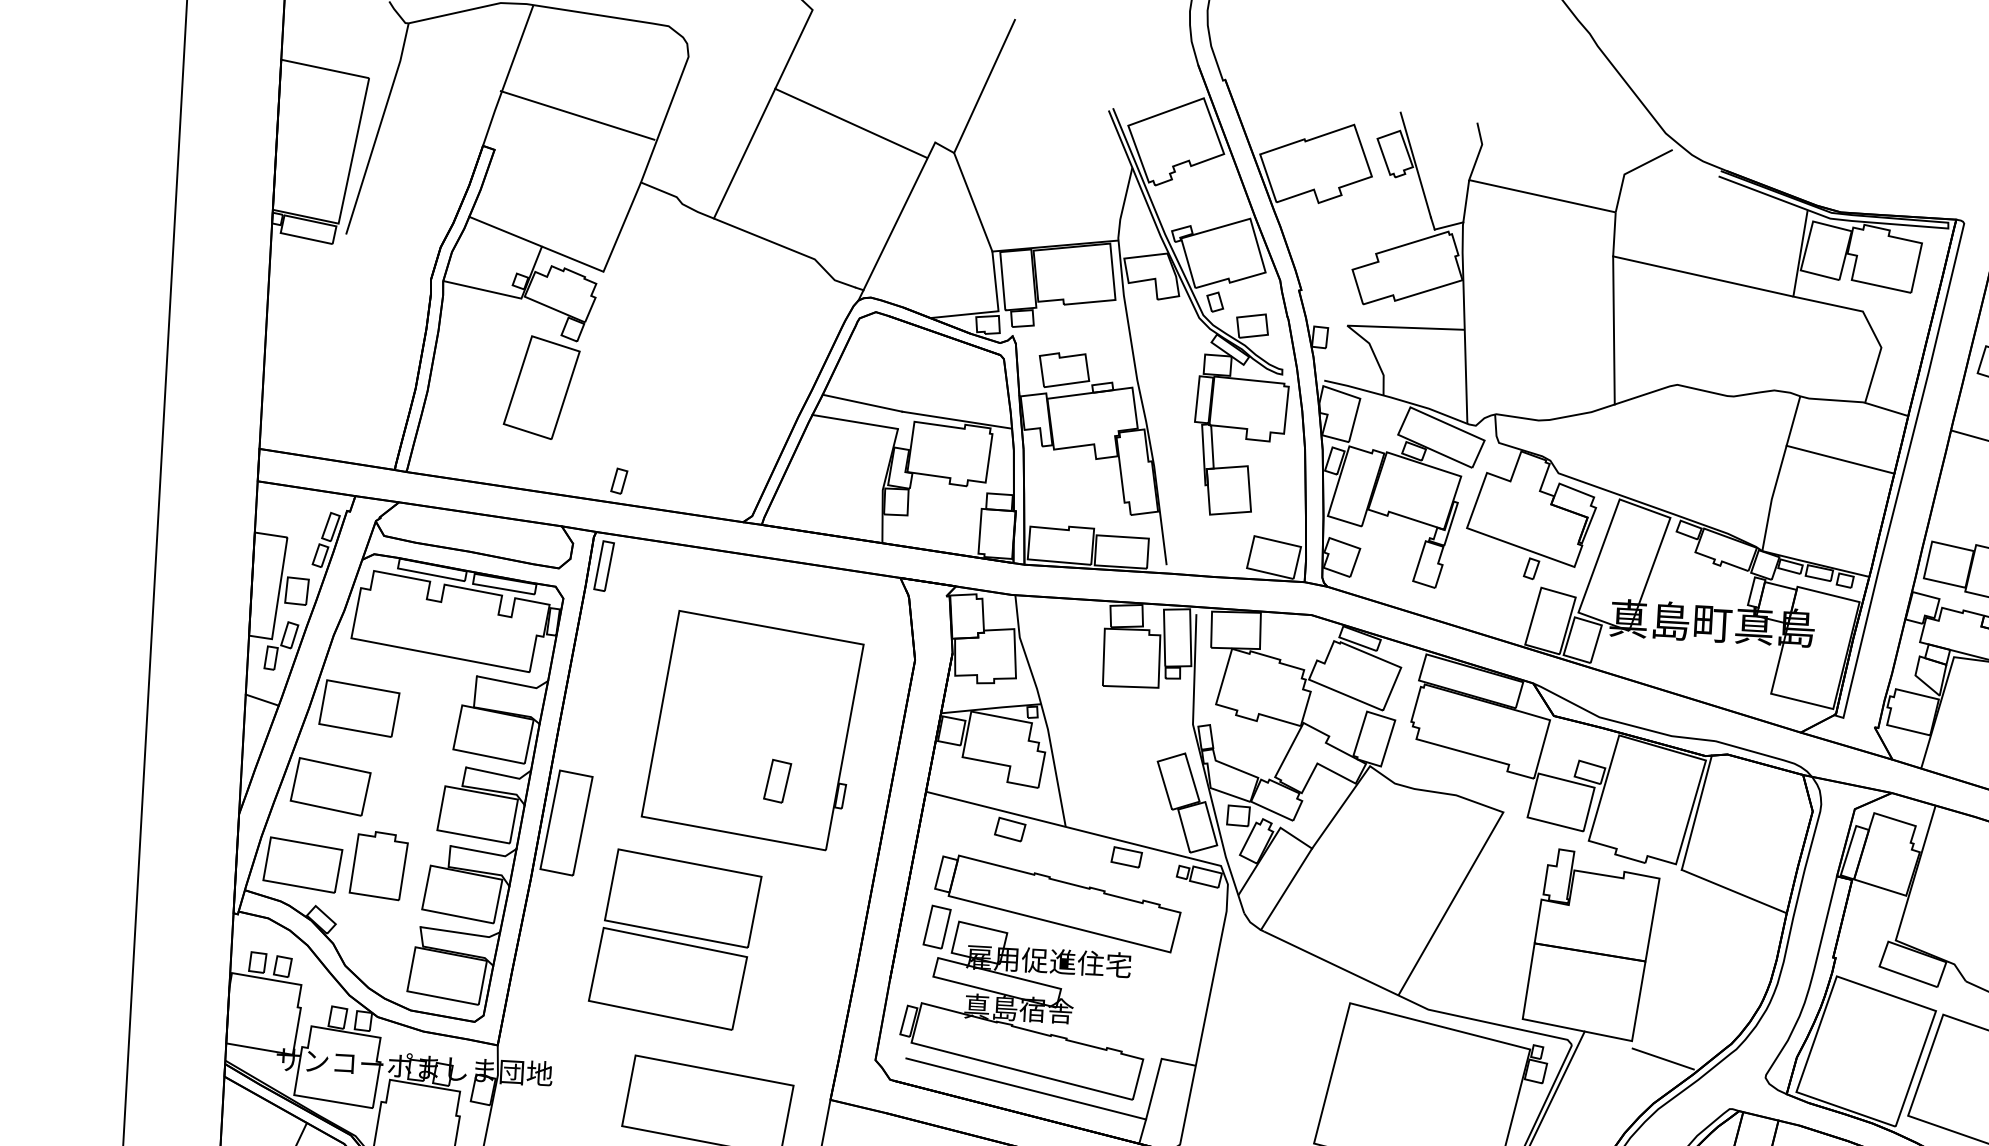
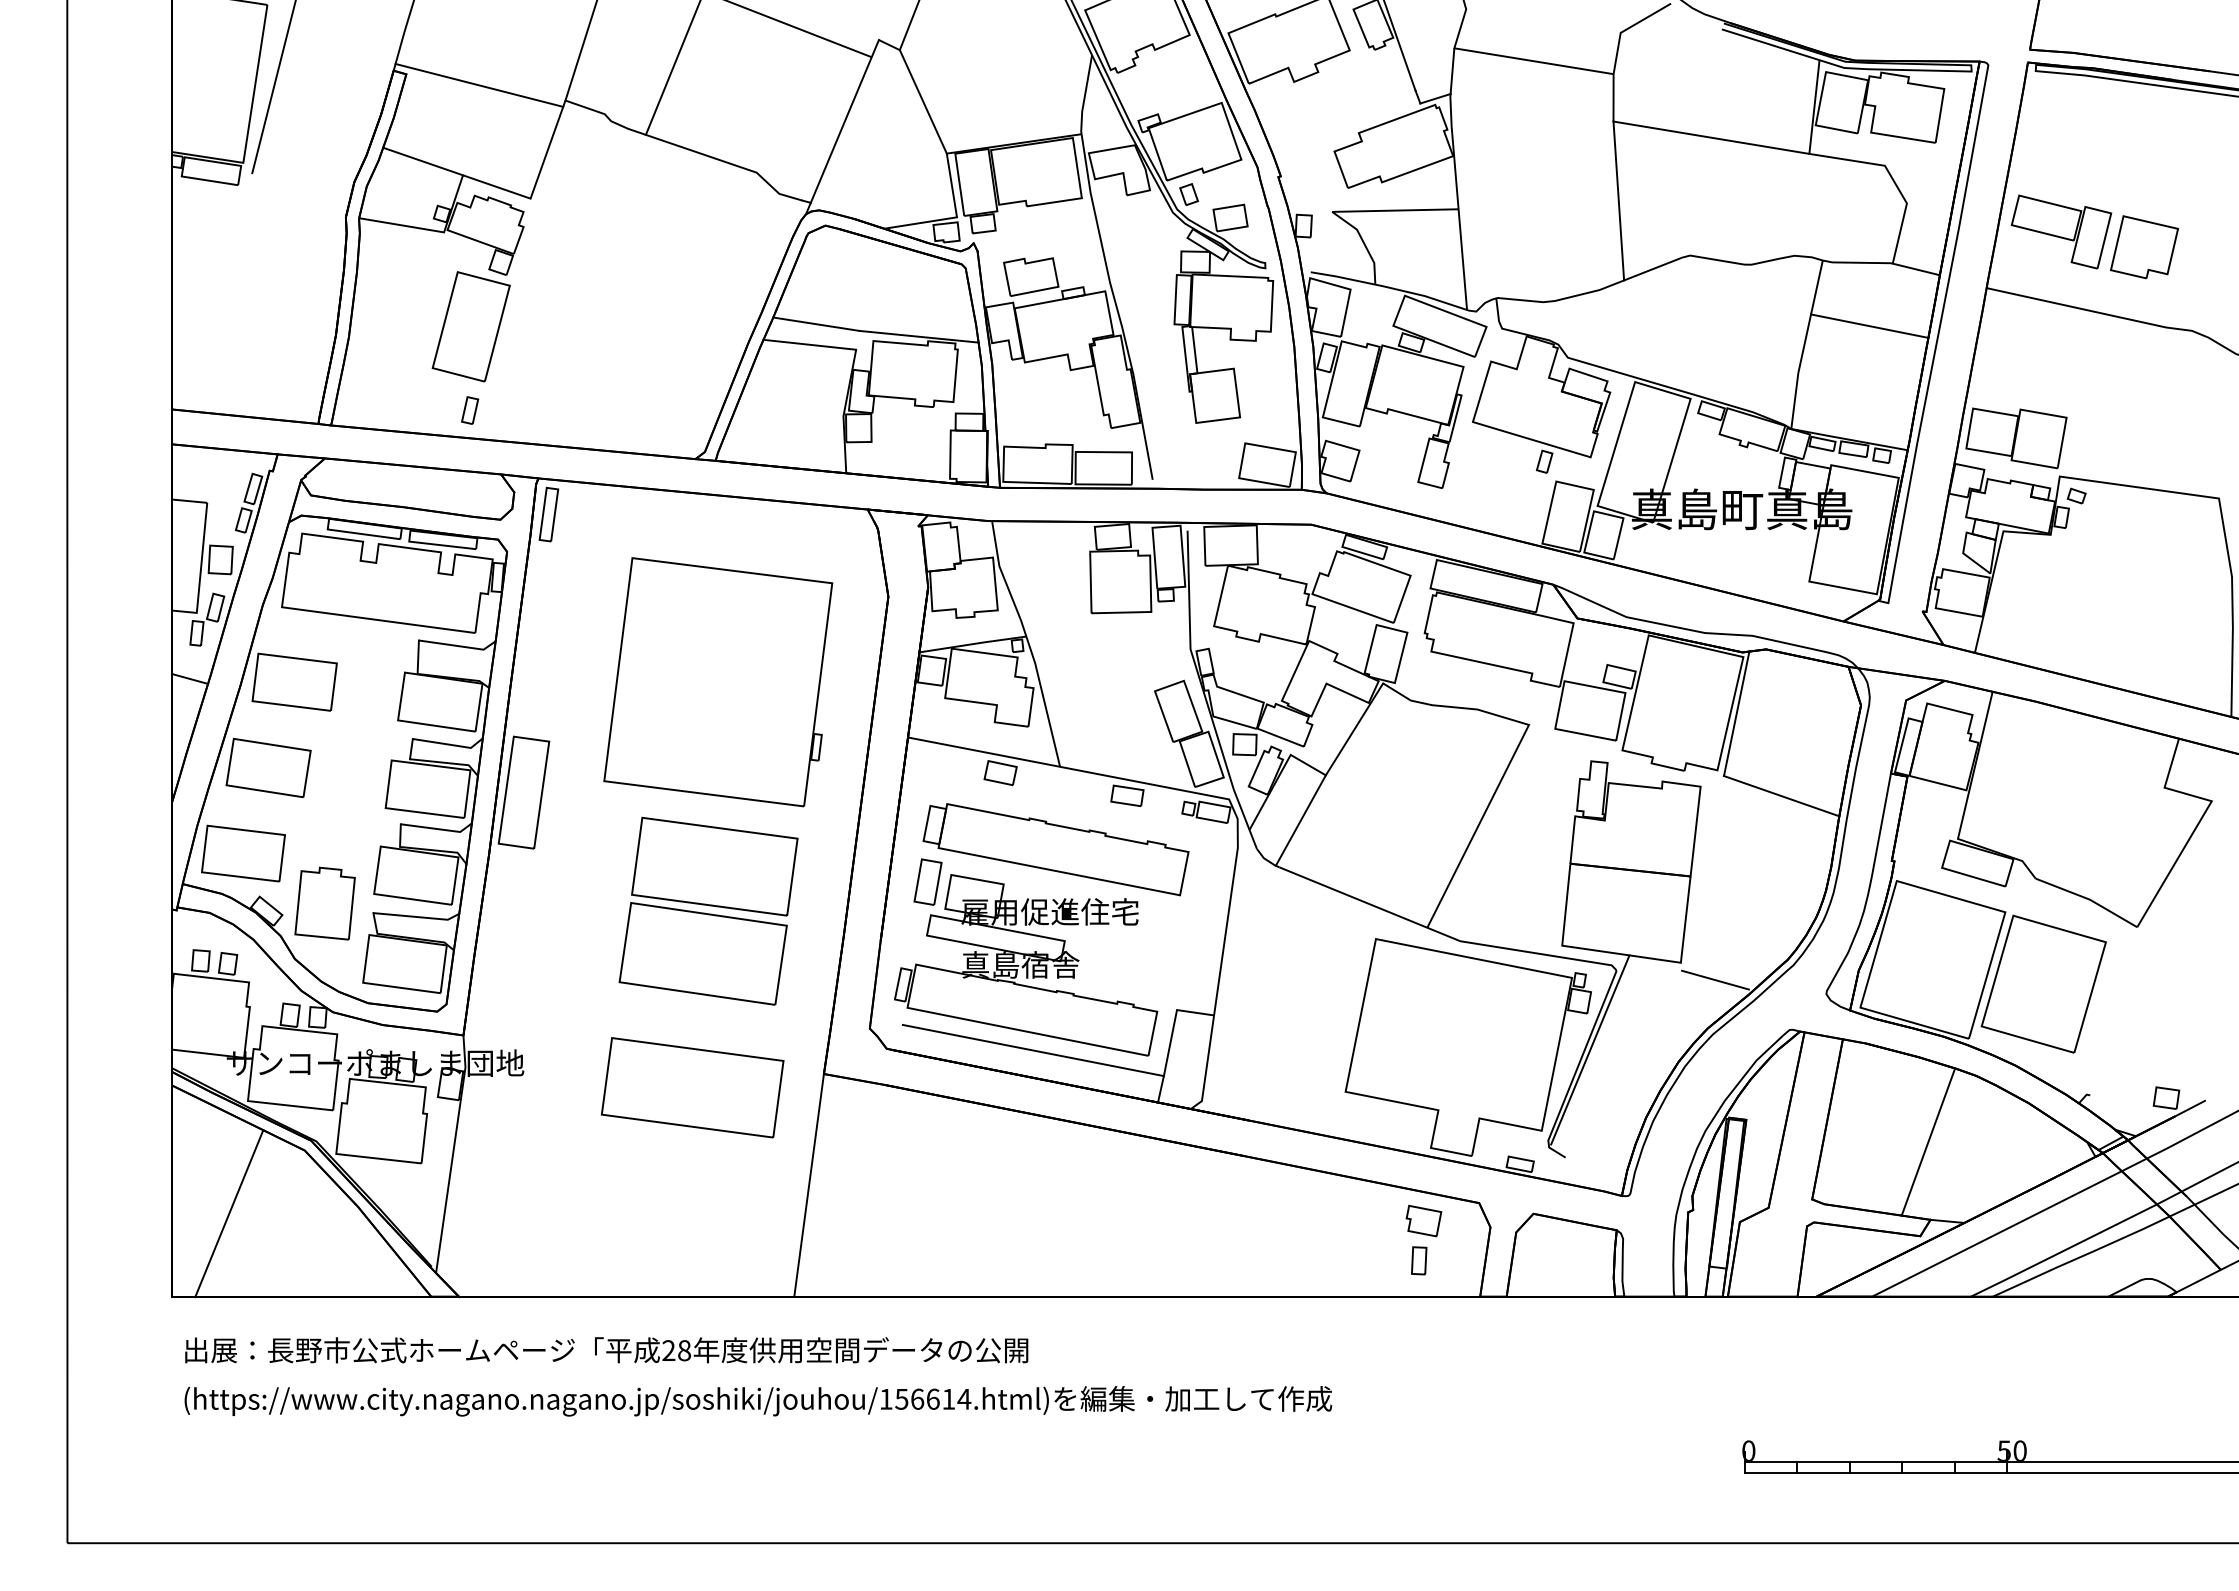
line: (577, 114) -> (479, 84), moved
part: (619, 481) -> (470, 410), moved
part: (777, 780) -> (747, 734), removed
part: (378, 865) -> (324, 903), moved
part: (675, 938) -> (708, 910), moved

